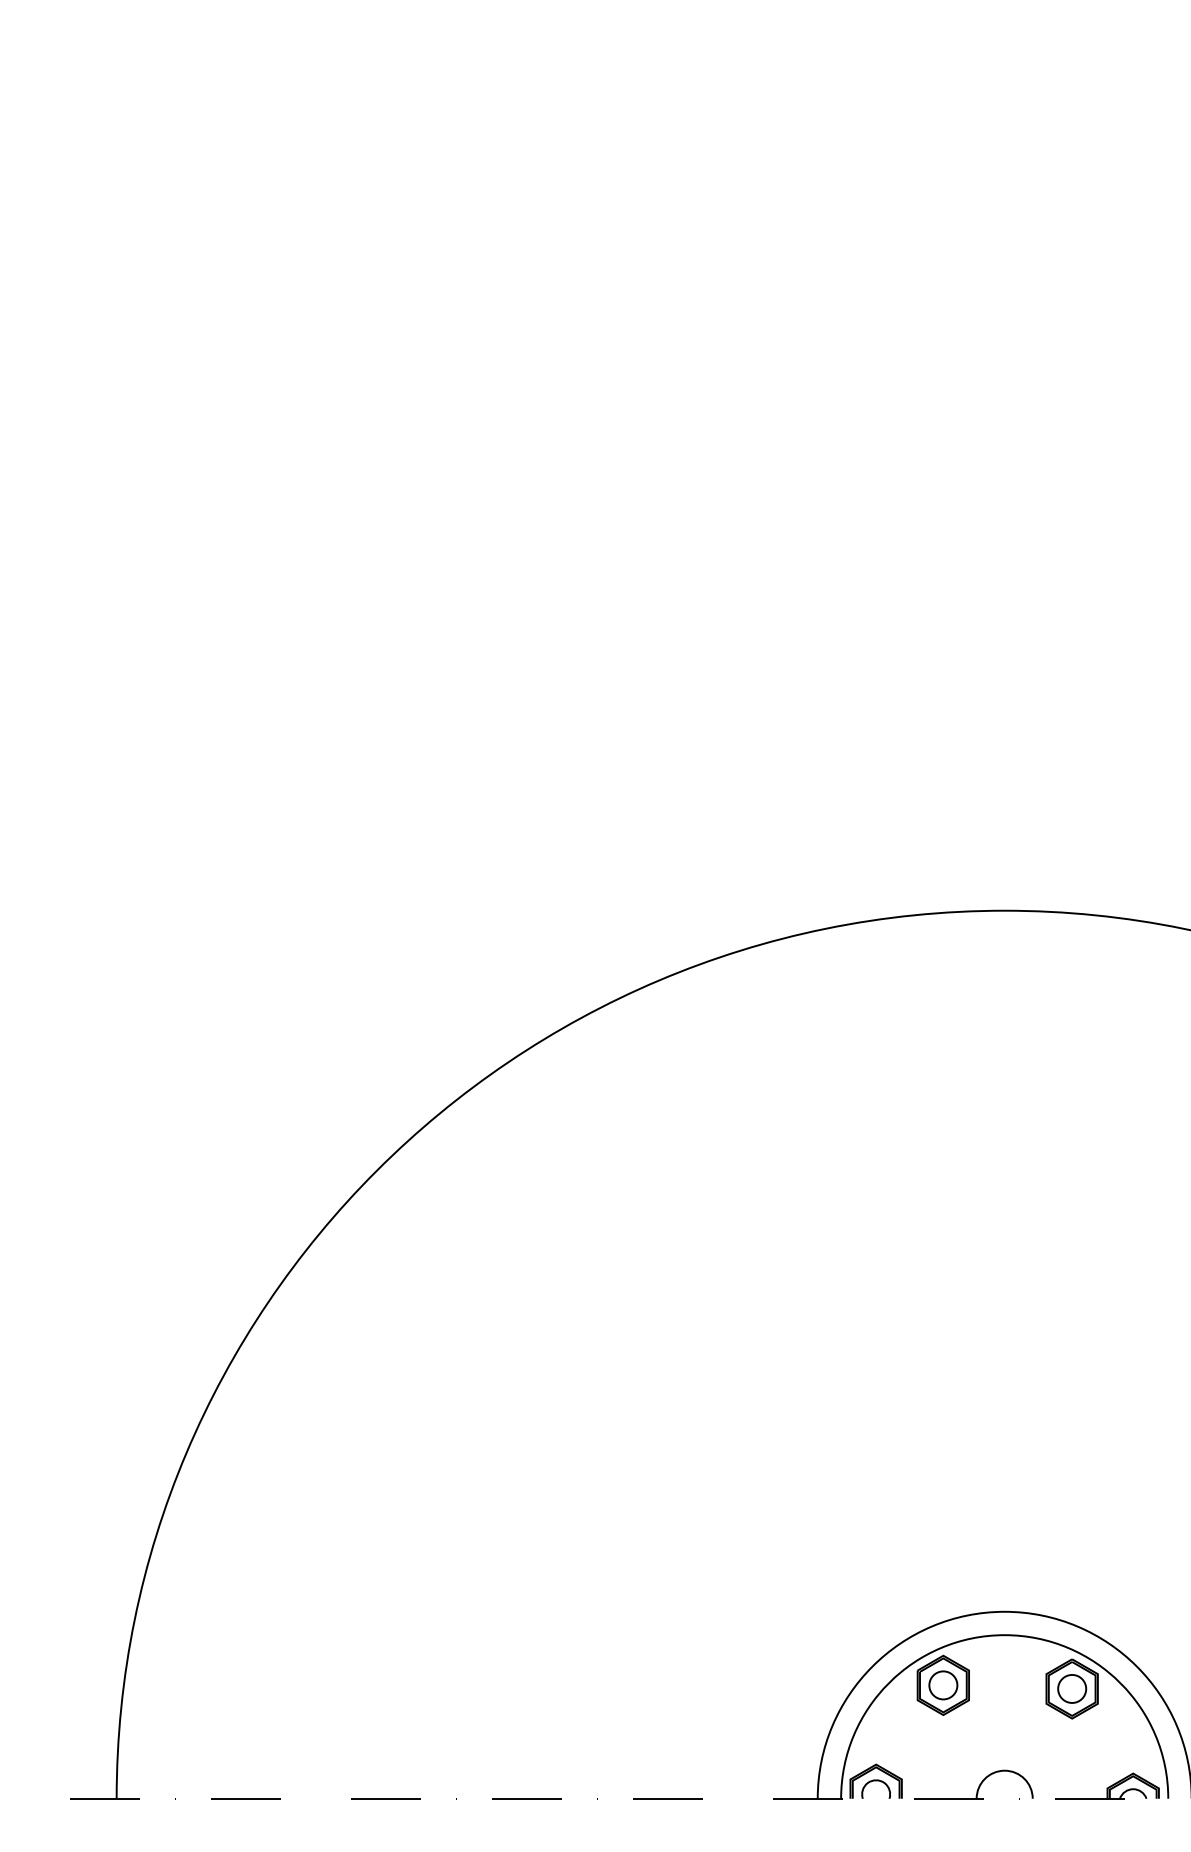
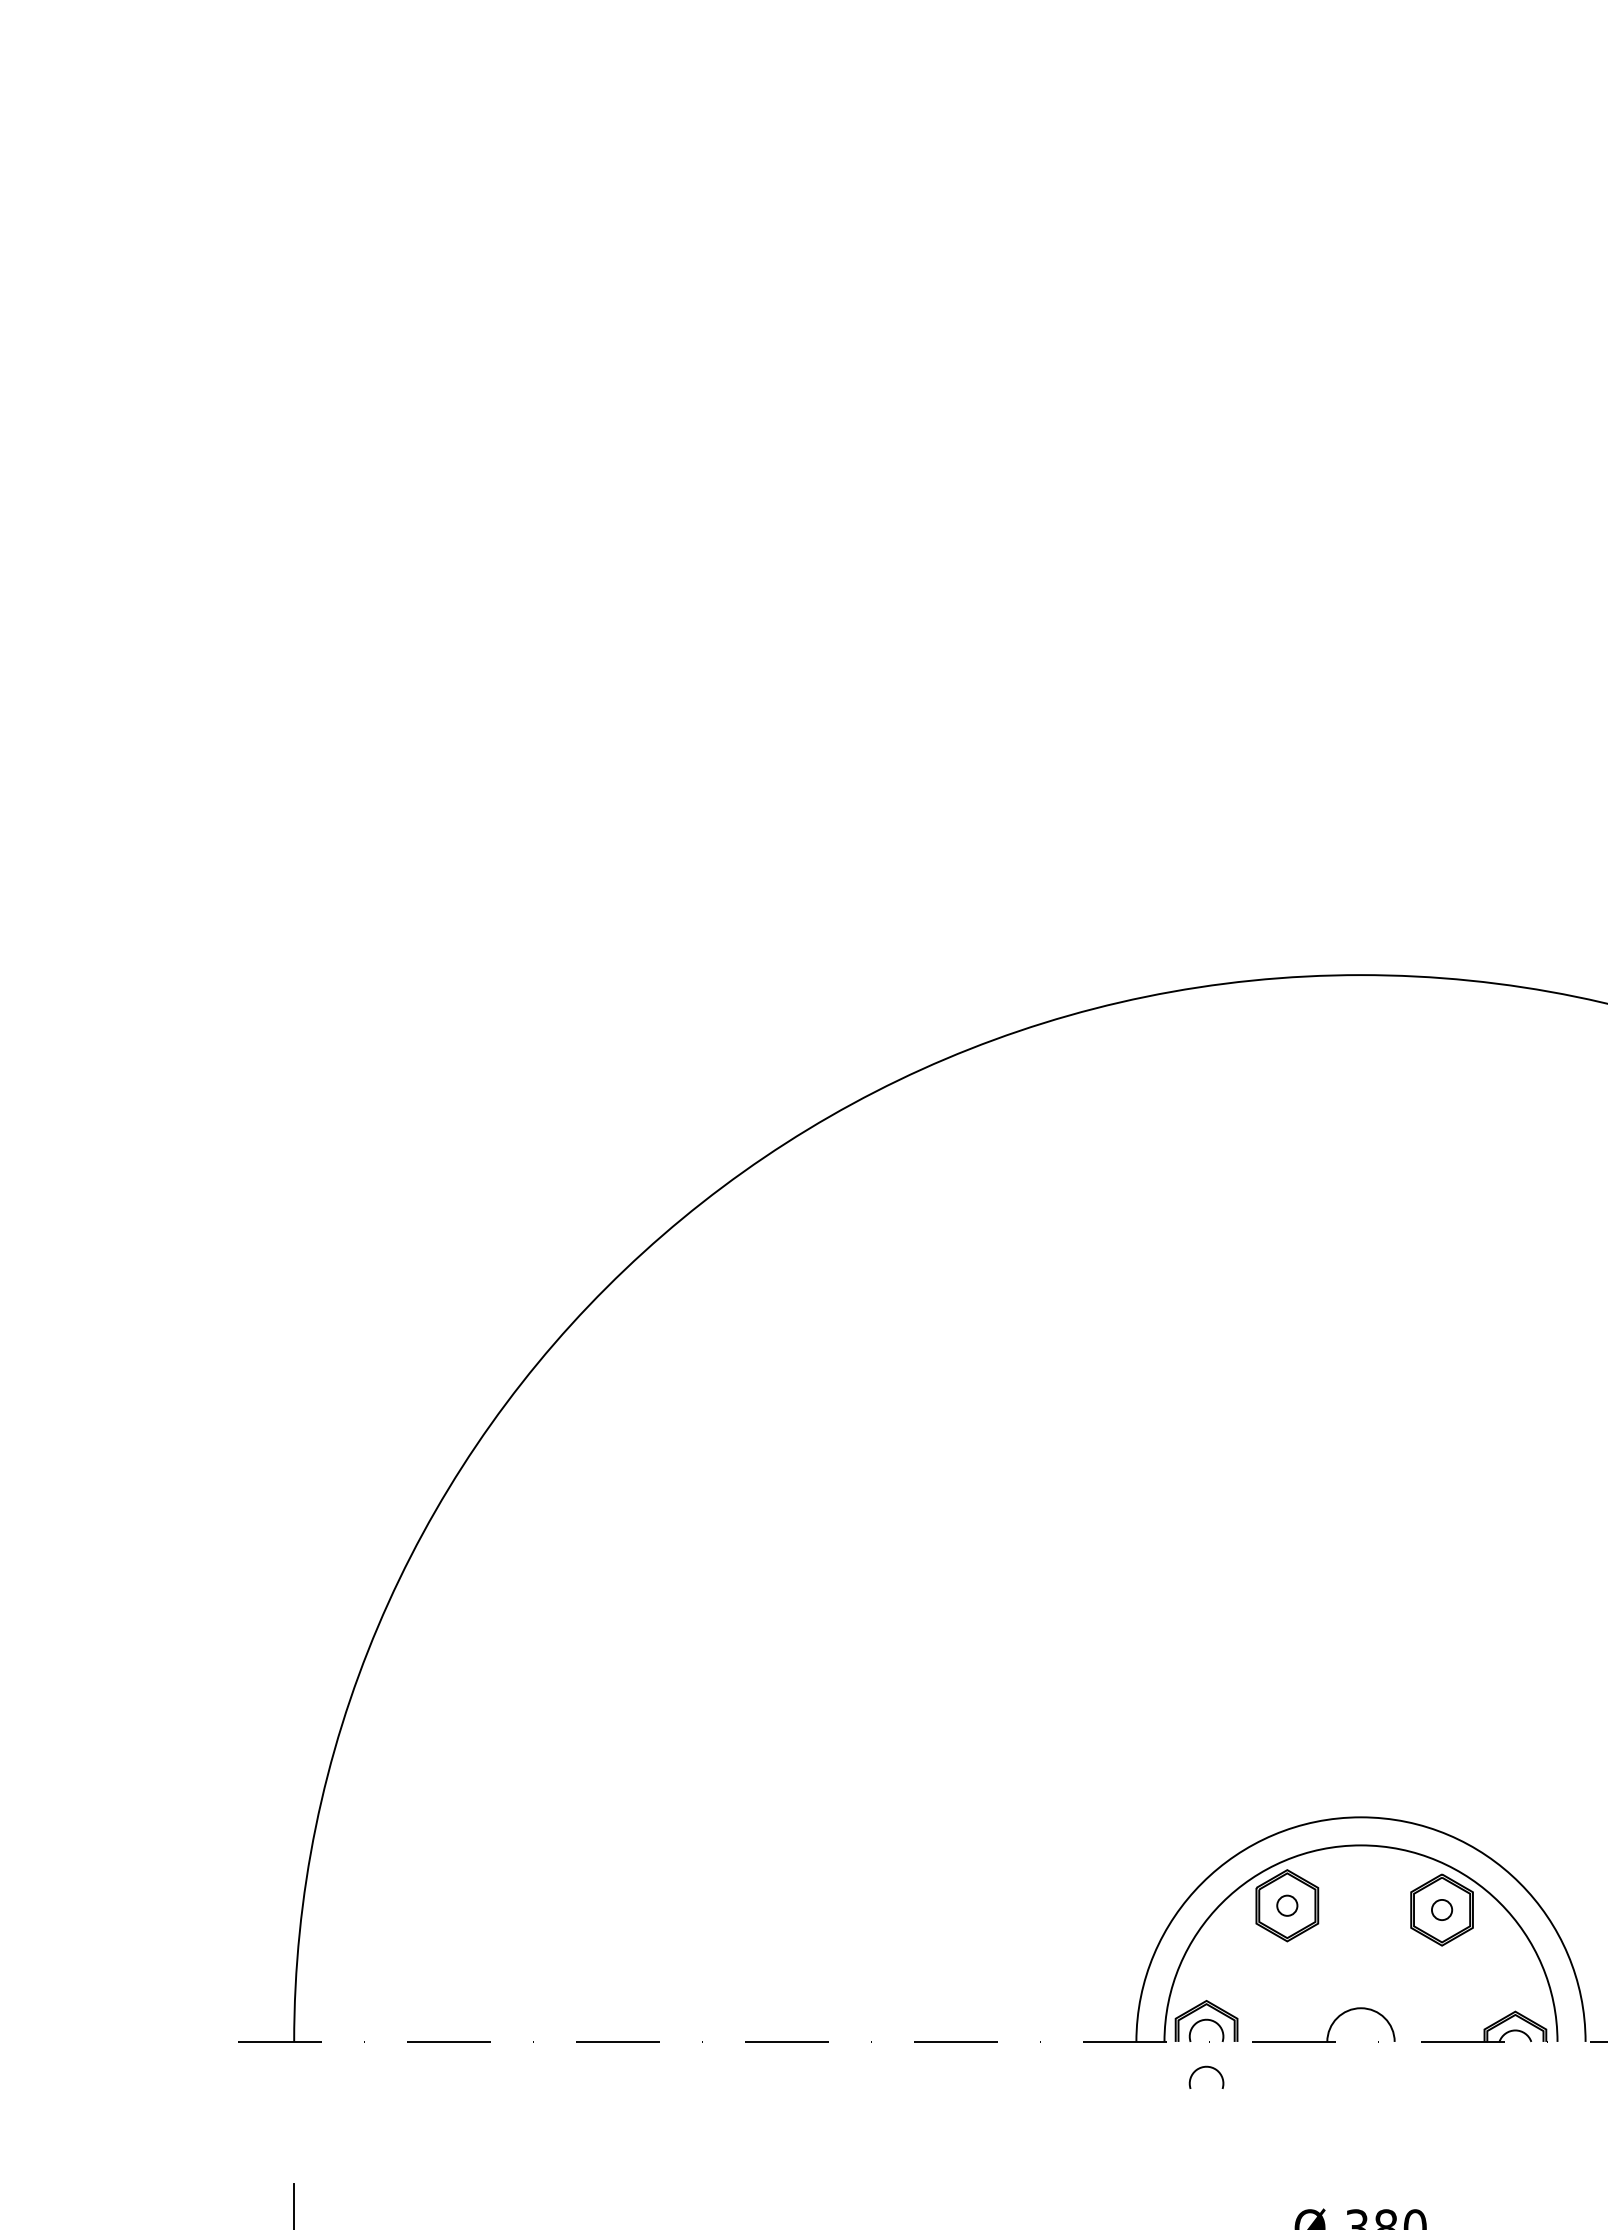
circle: (943, 1685) -> (1287, 1905), size x0.6
circle: (1071, 1688) -> (1441, 1909), size x0.6
arc: (872, 1820) -> (1202, 2068), added

